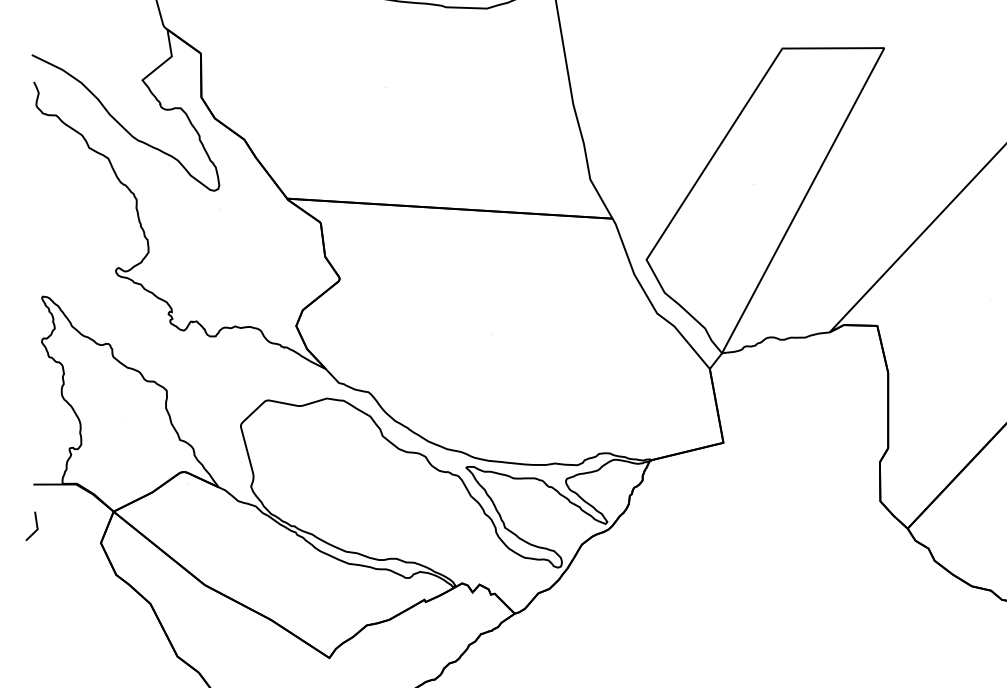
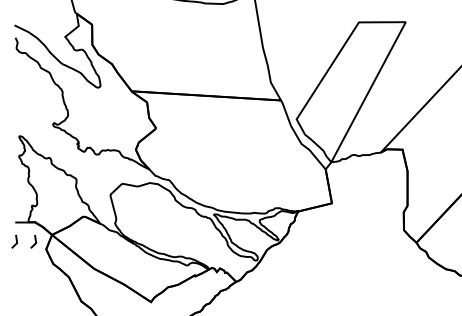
line: (75, 523) -> (34, 240), added

